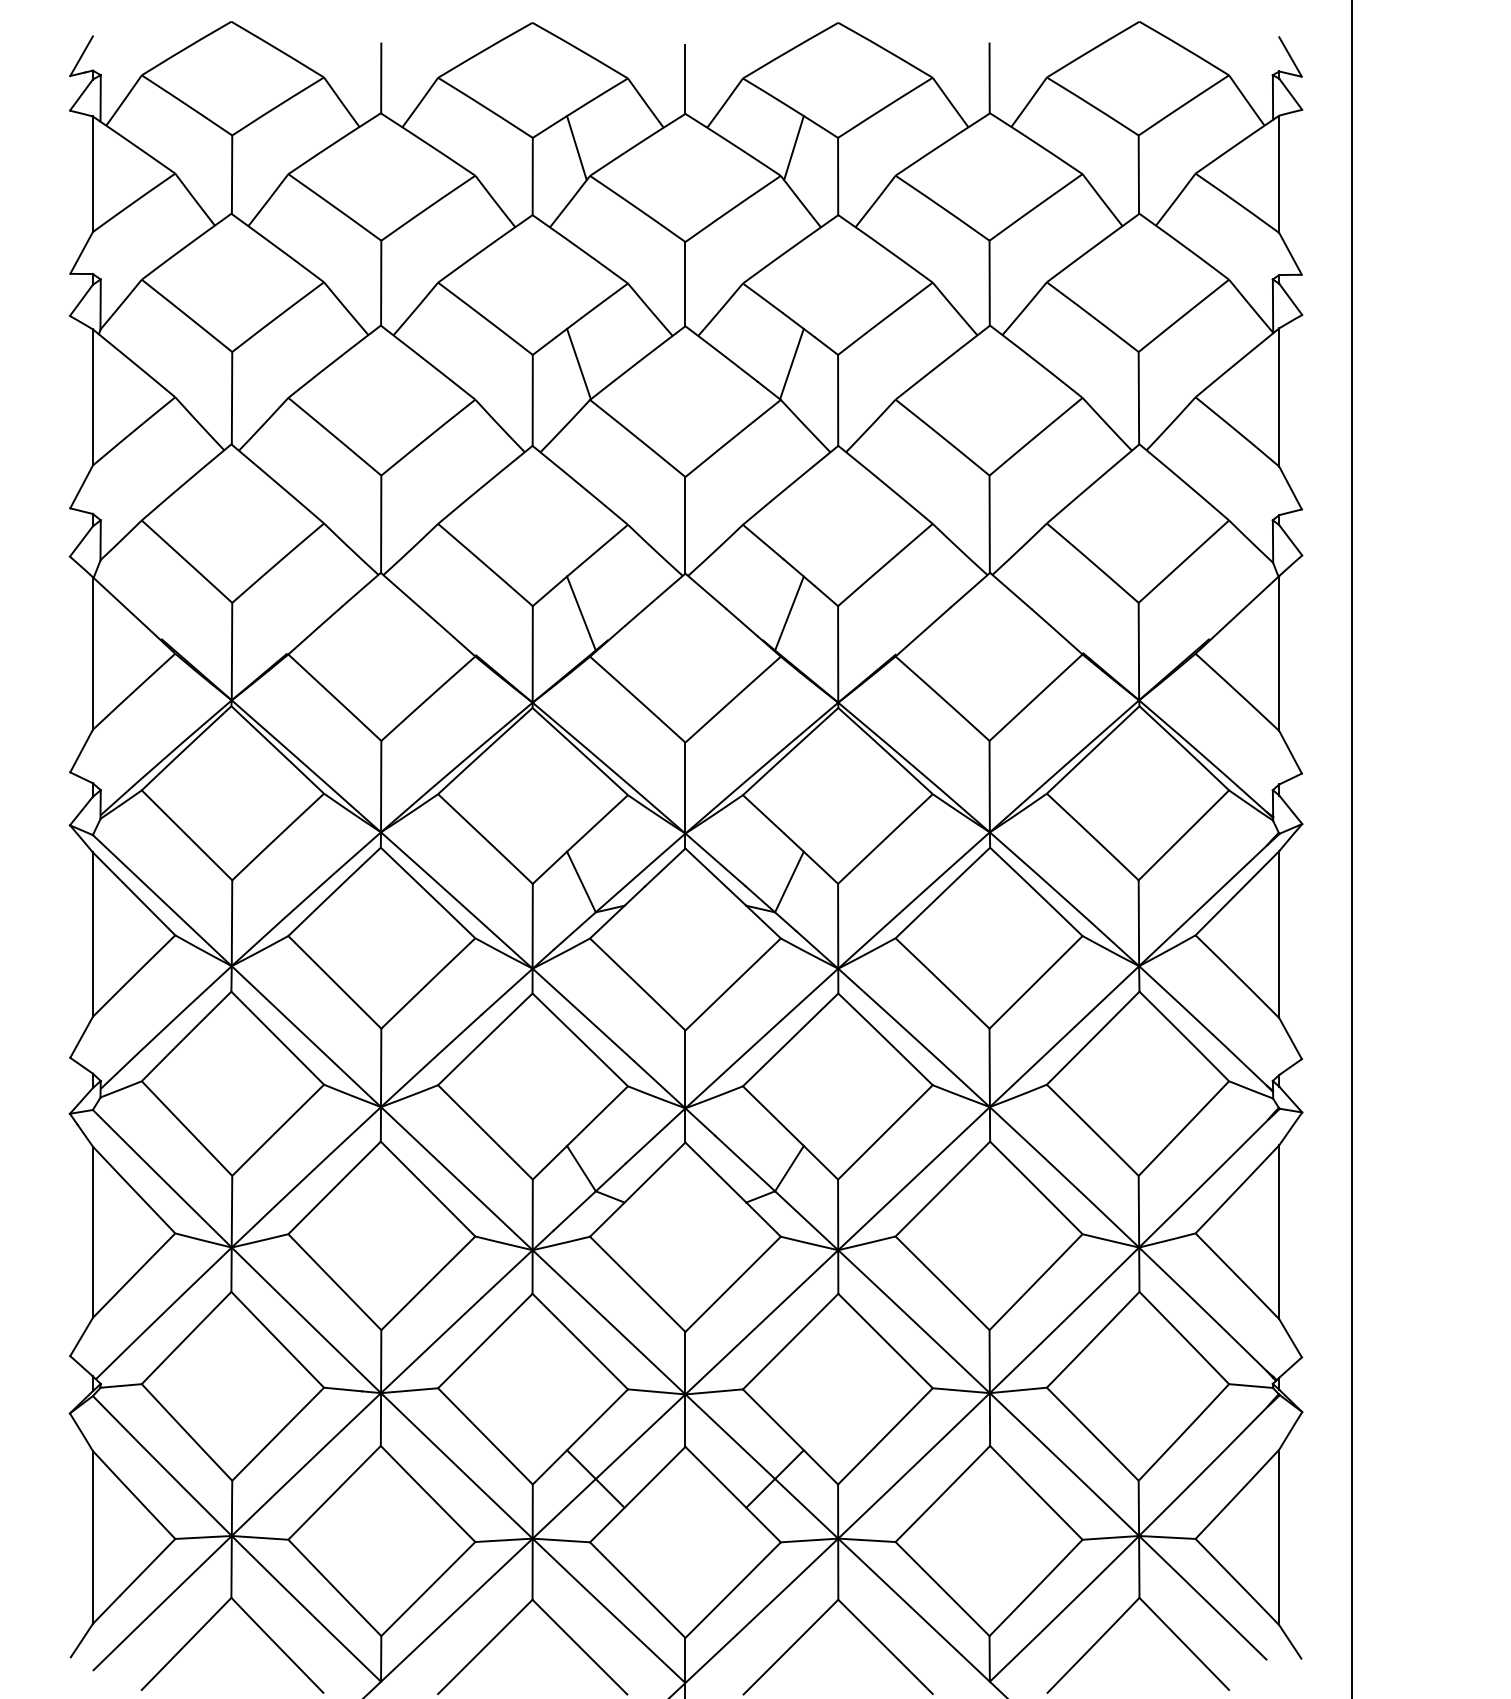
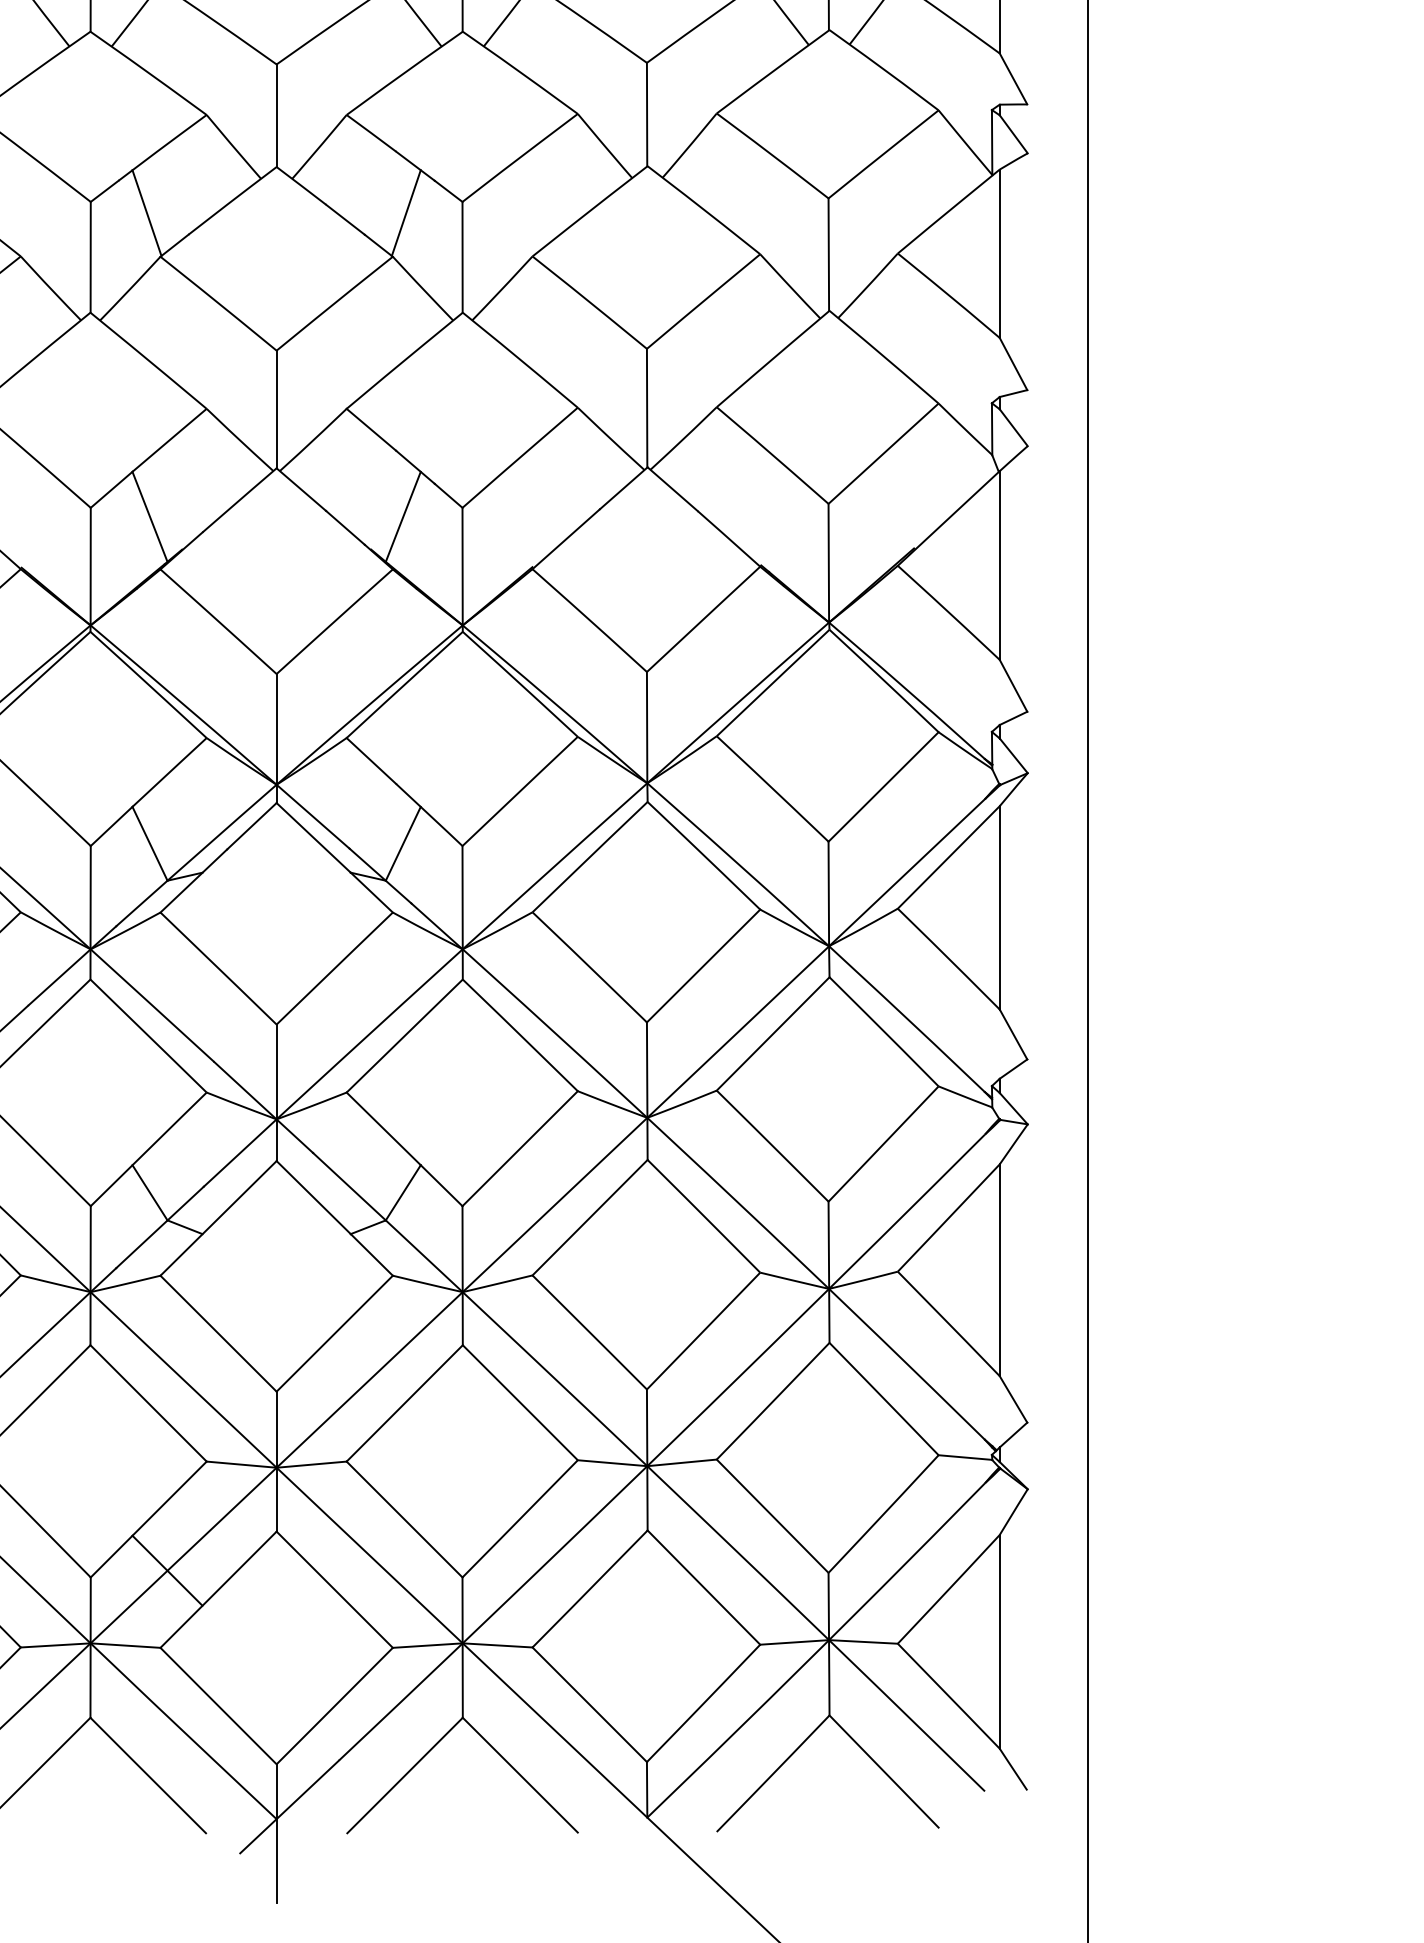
line: (774, 1478) -> (385, 1570), removed

